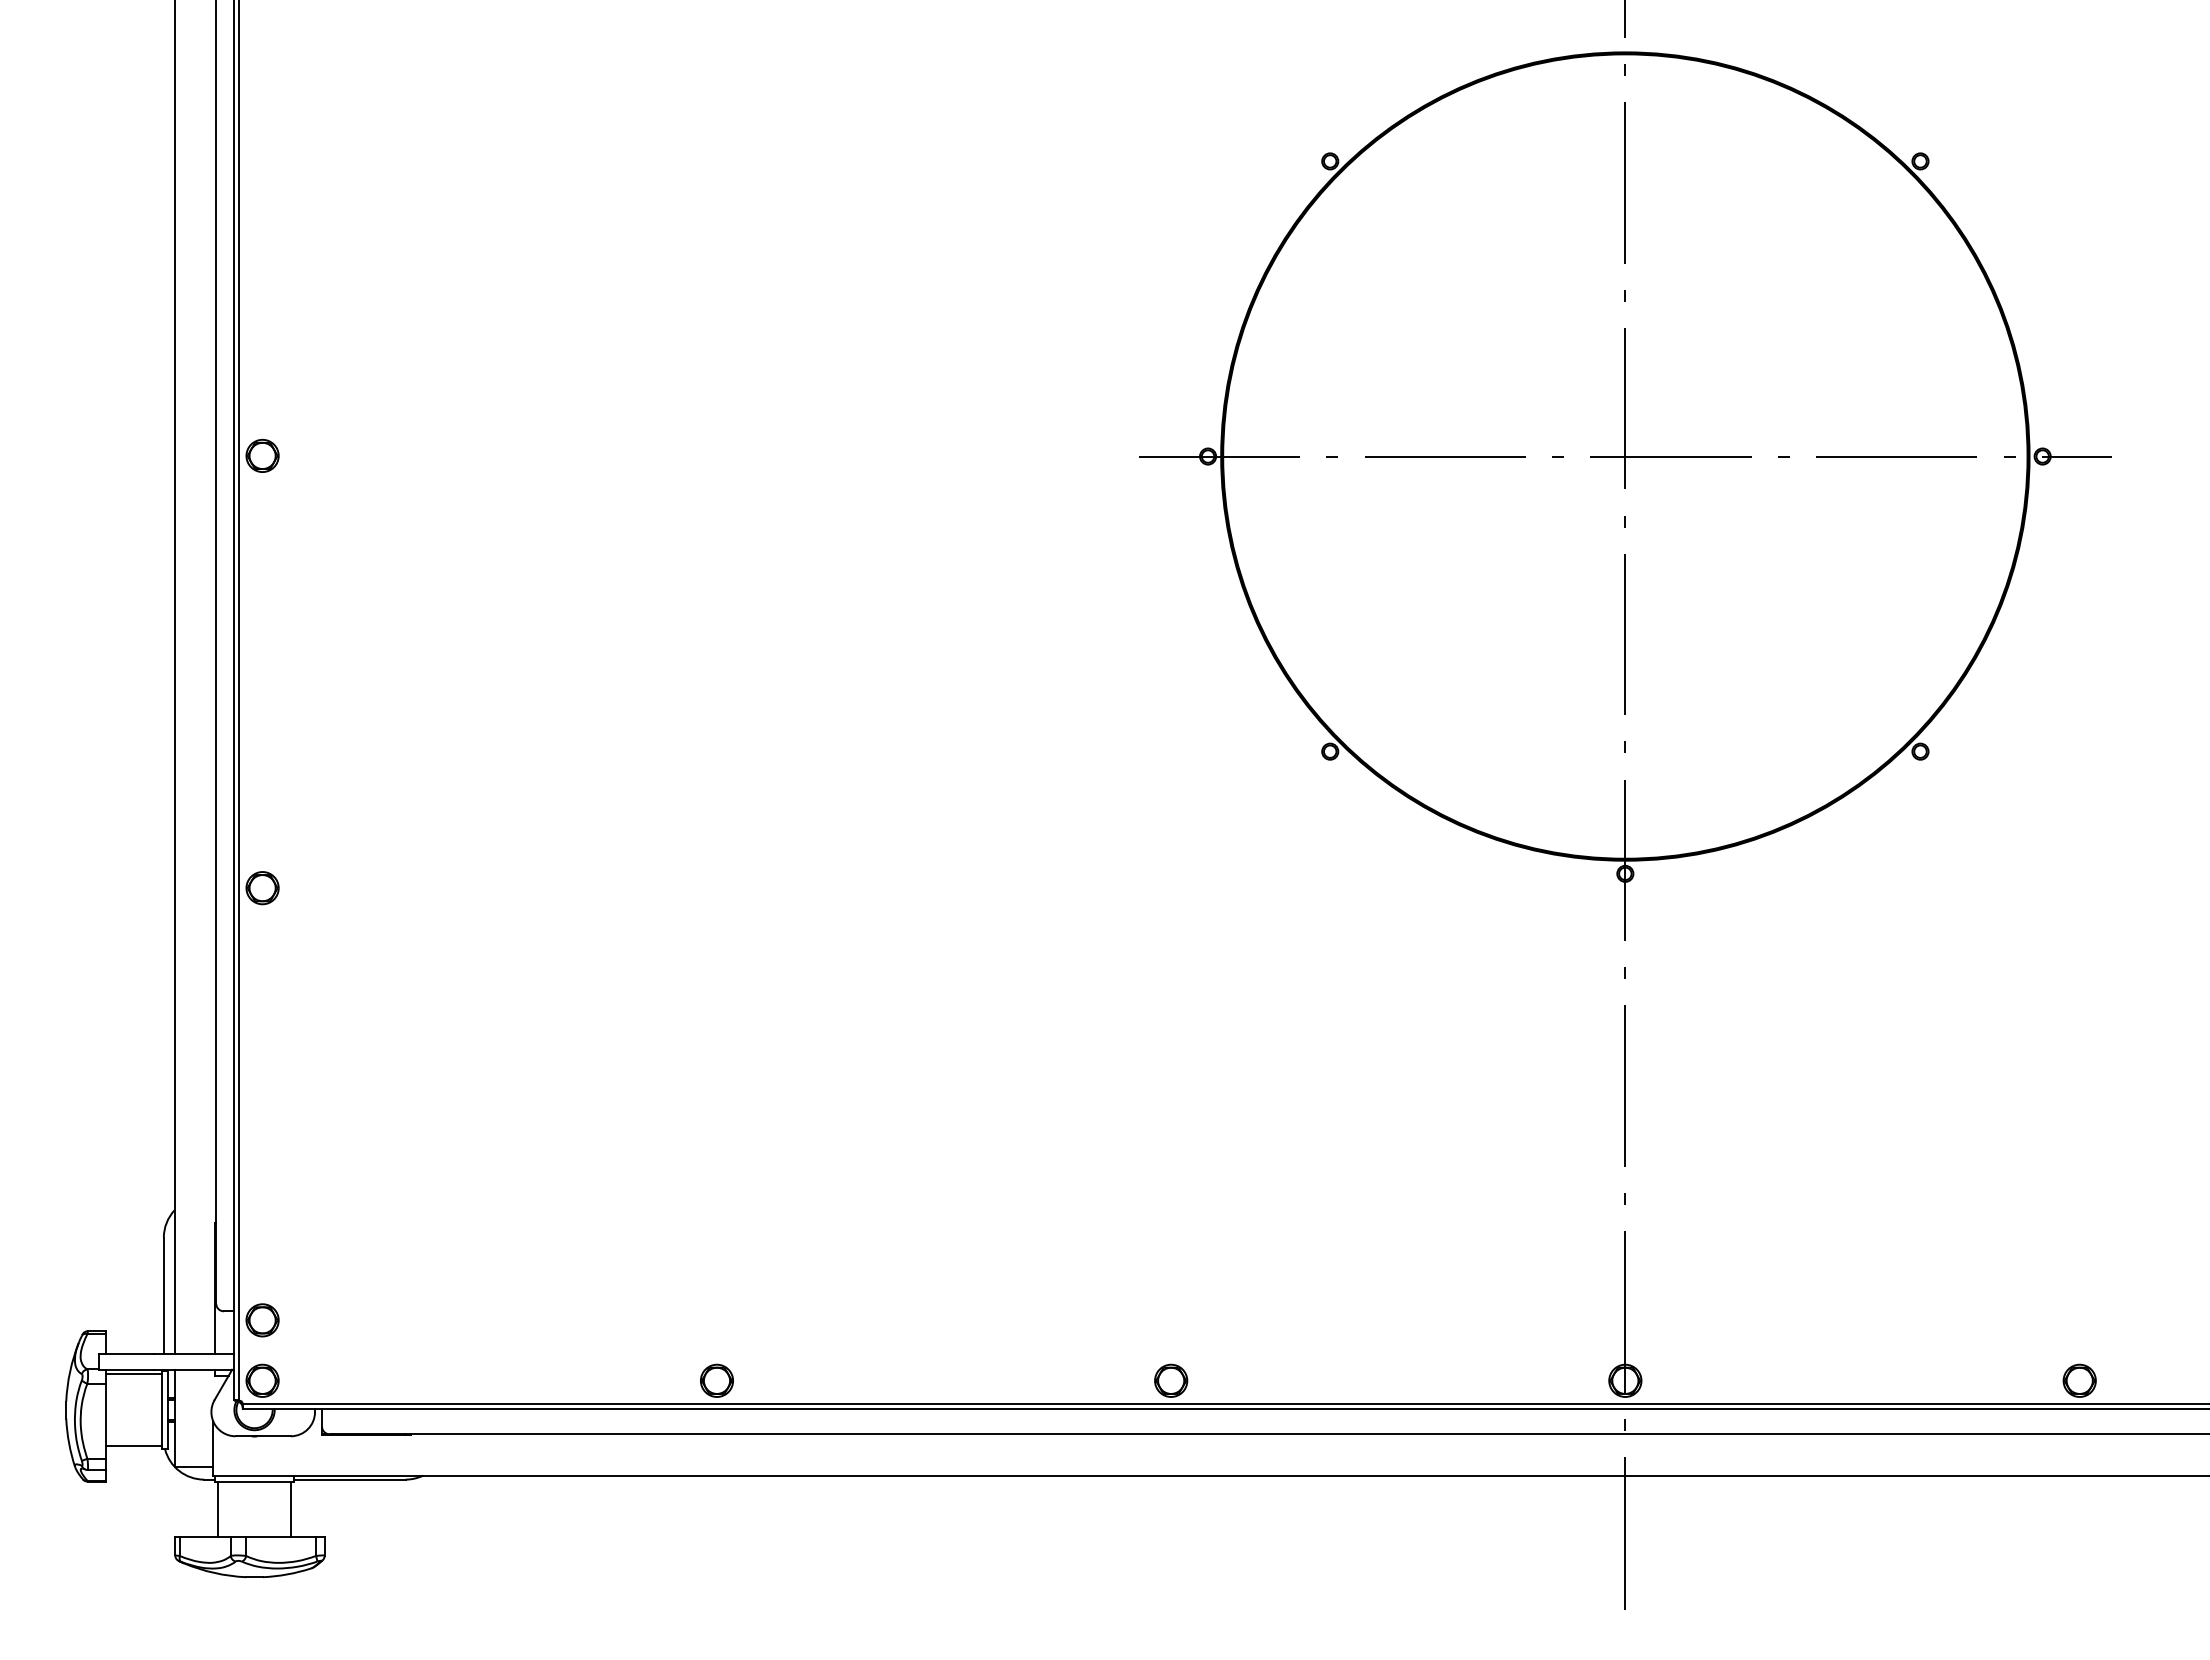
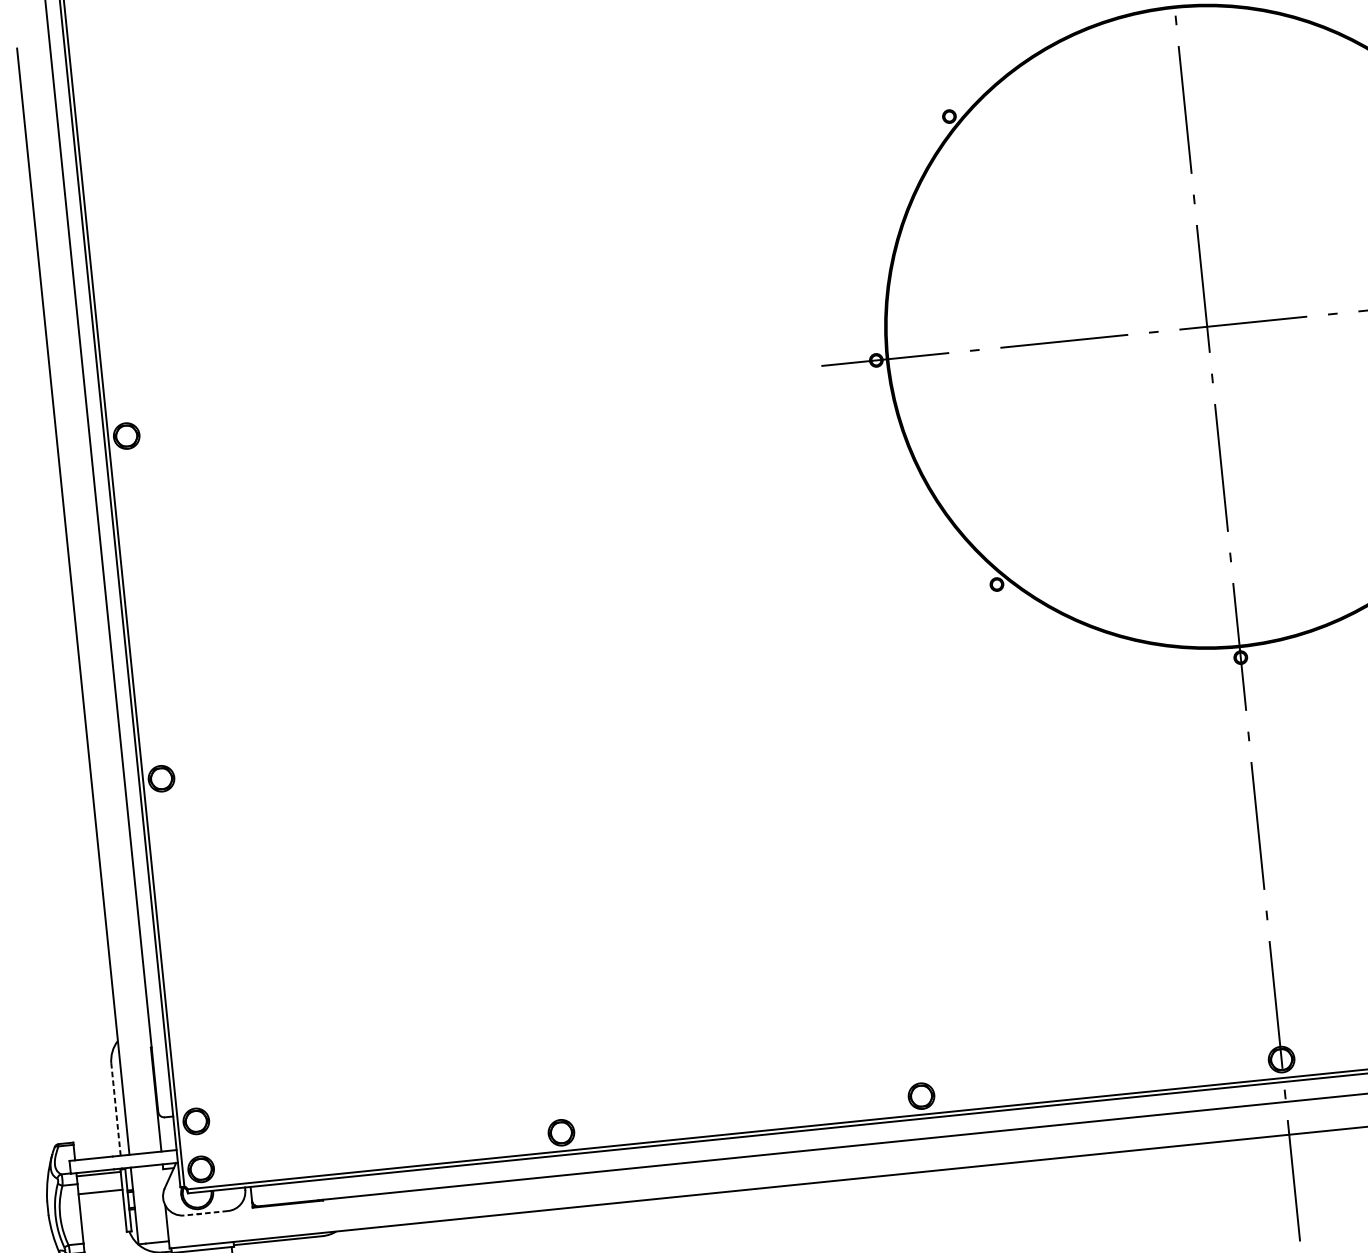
line: (163, 1295) -> (115, 1109), solid -> dashed
line: (263, 1436) -> (206, 1213), solid -> dashed
line: (133, 1446) -> (100, 1192), moved

